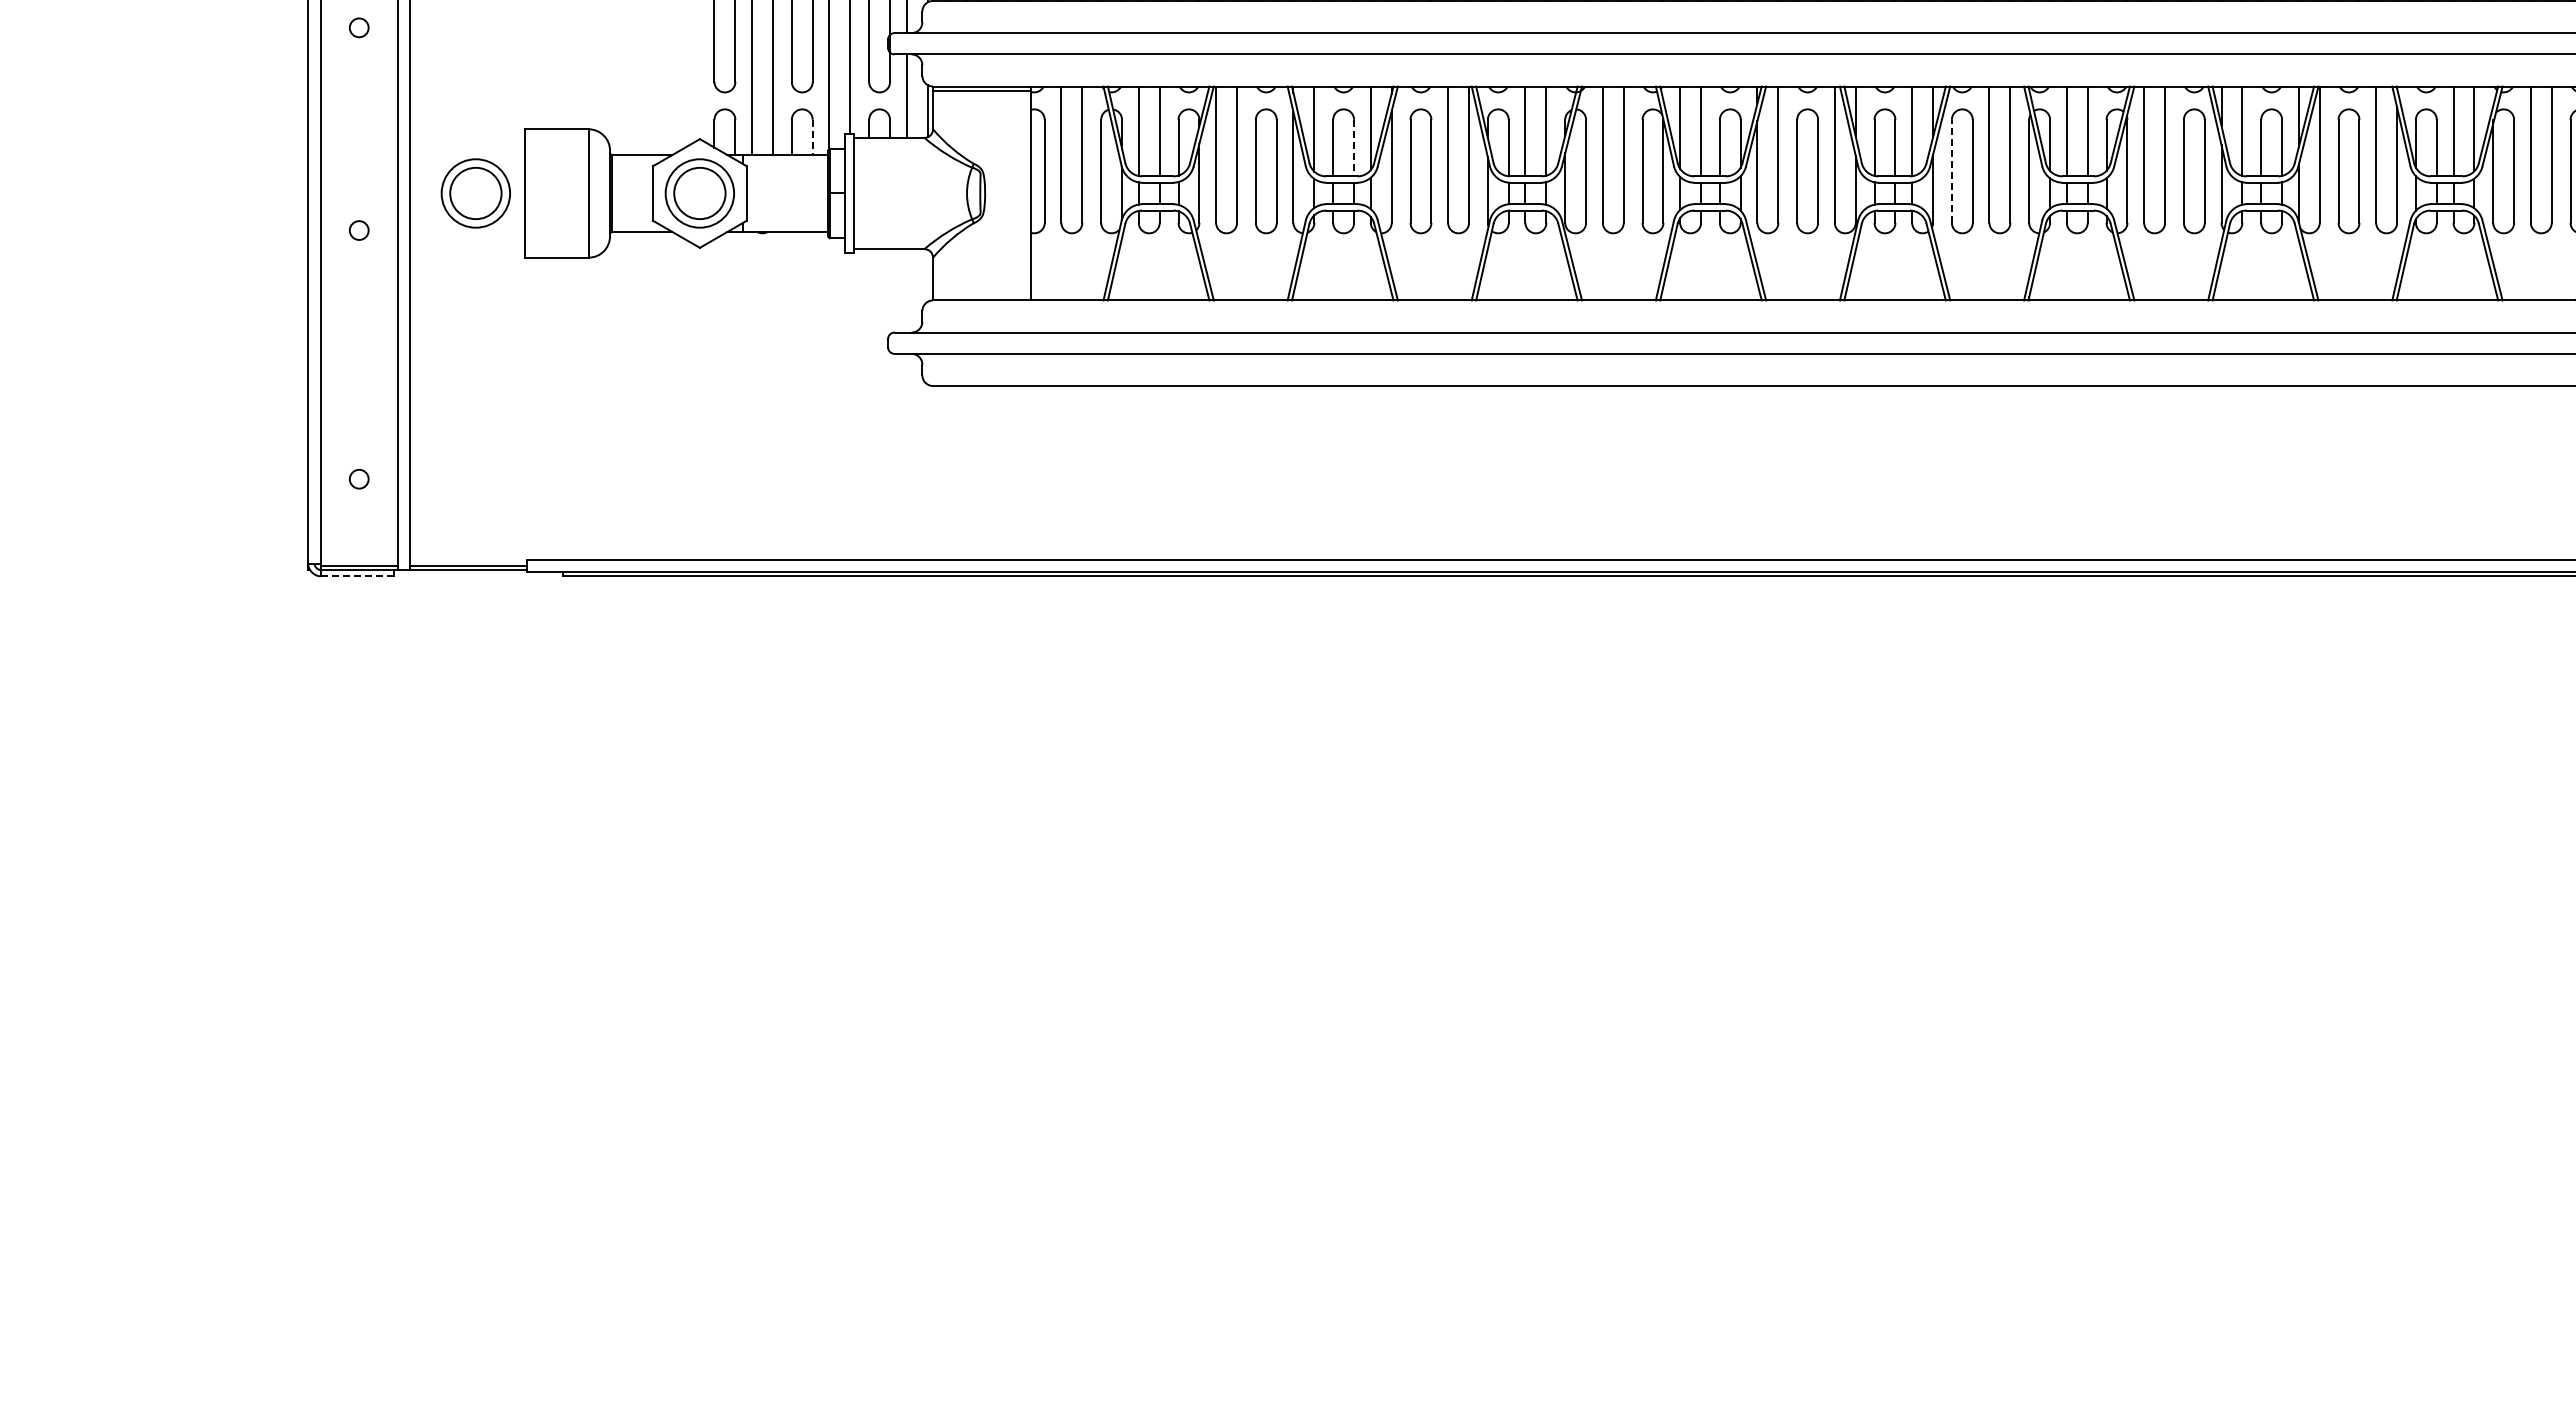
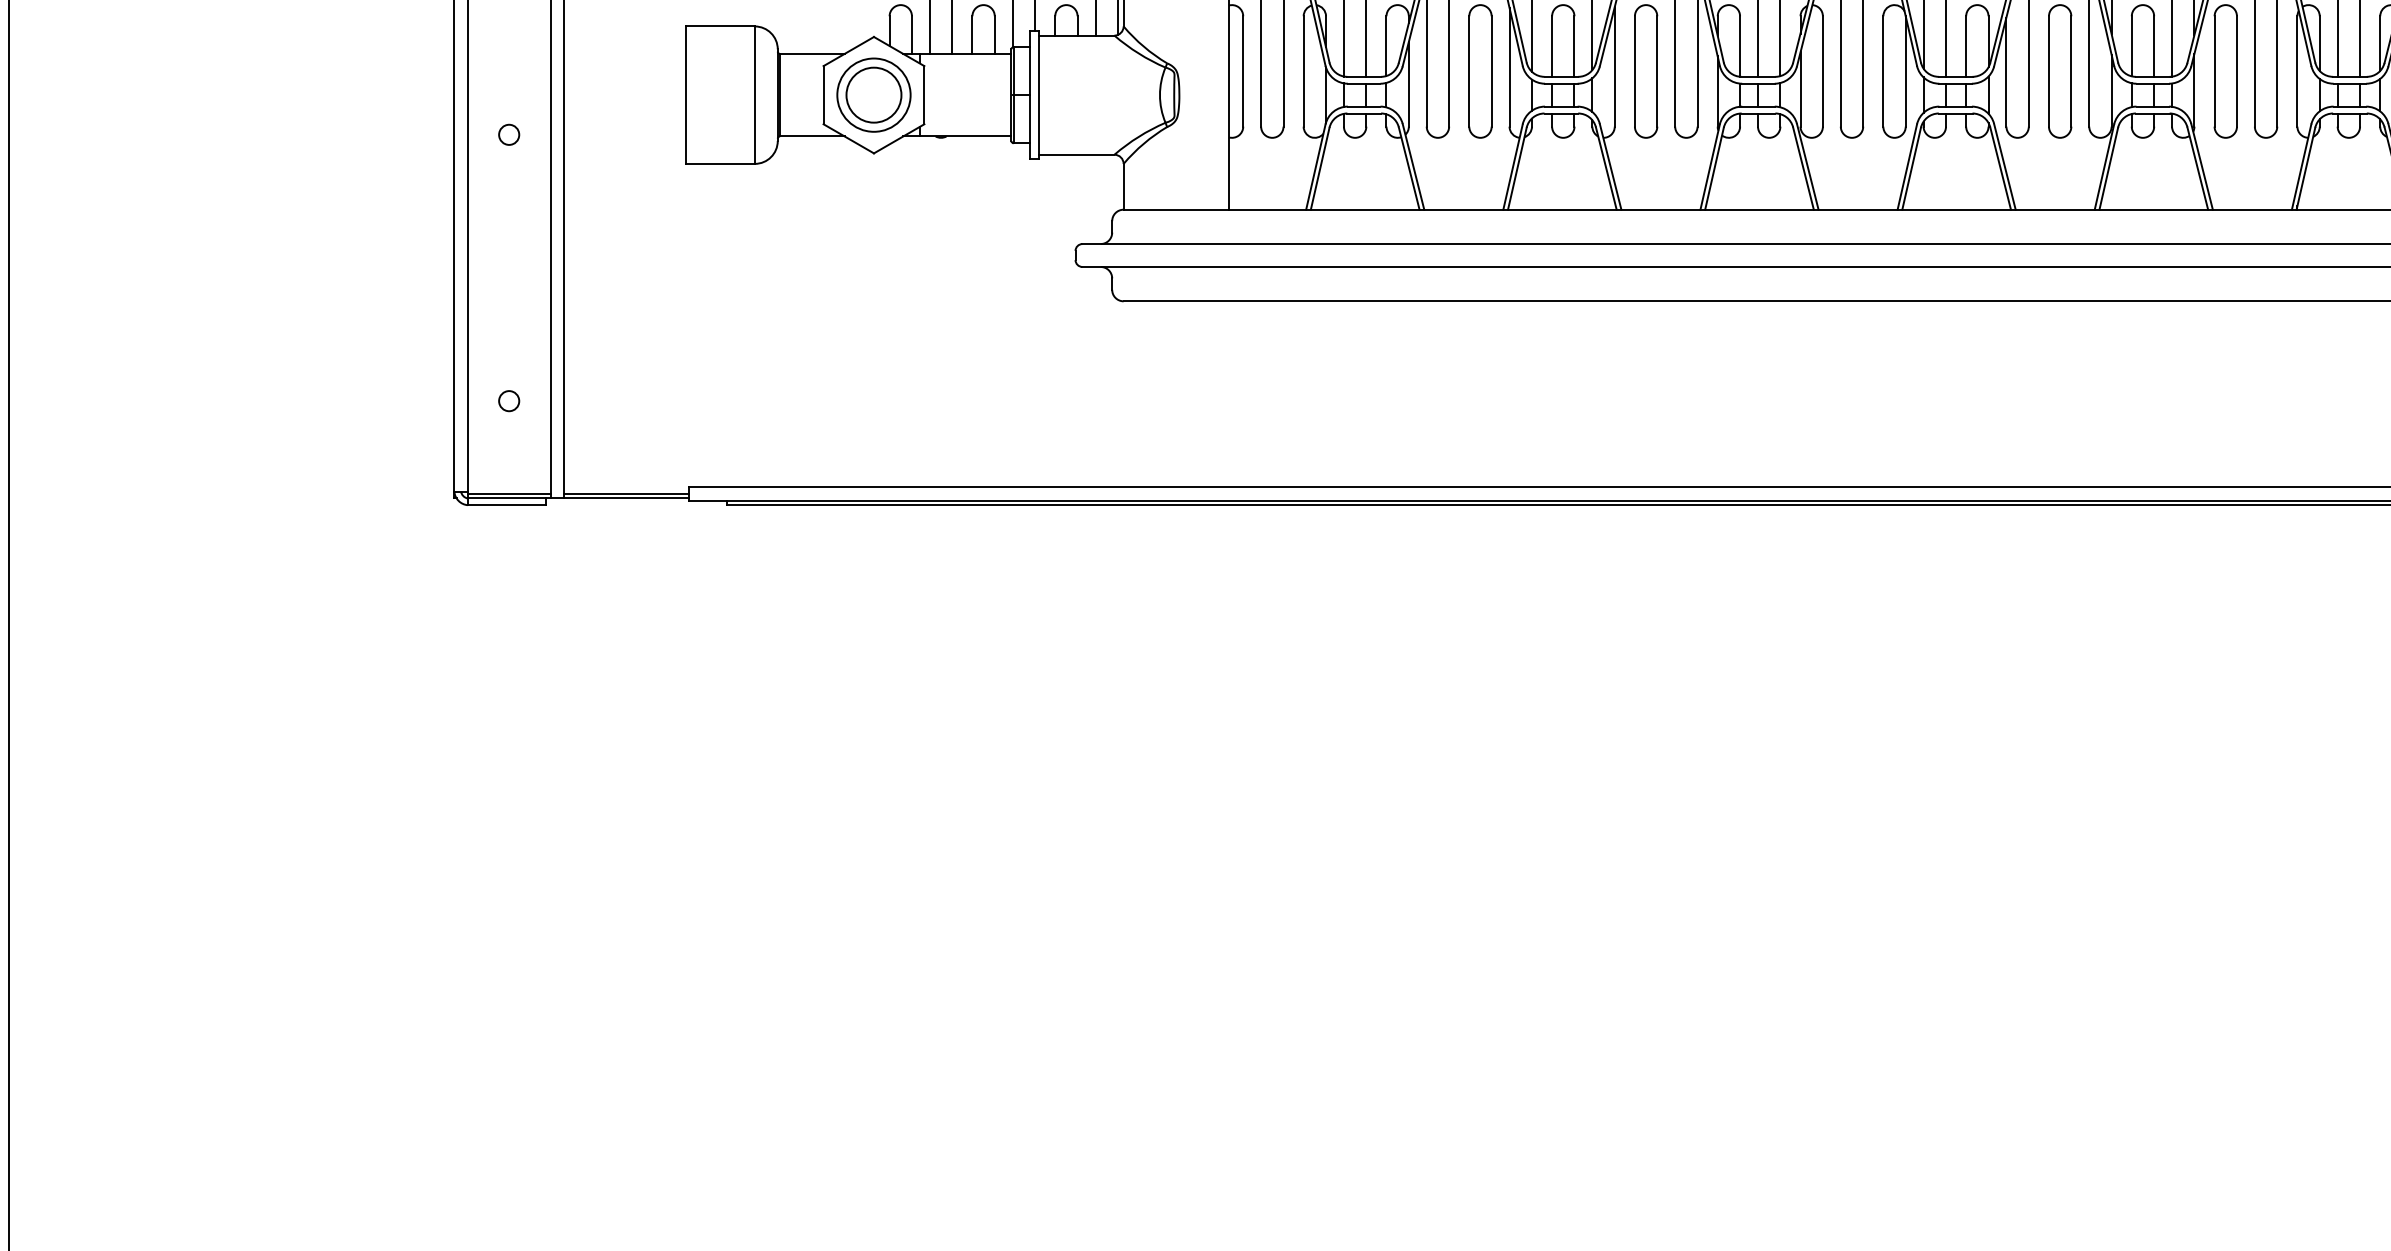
line: (812, 137) -> (994, 35), dashed -> solid
line: (1354, 148) -> (1574, 47), dashed -> solid
line: (1951, 171) -> (2214, 71), dashed -> solid
part: (475, 193) -> (633, 95), removed
line: (357, 576) -> (507, 505), dashed -> solid

